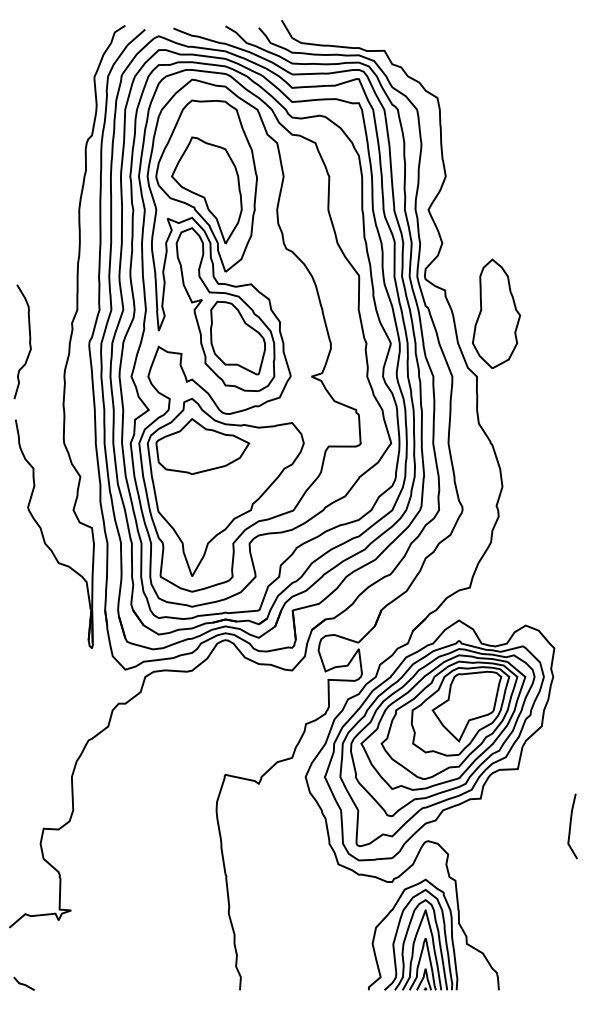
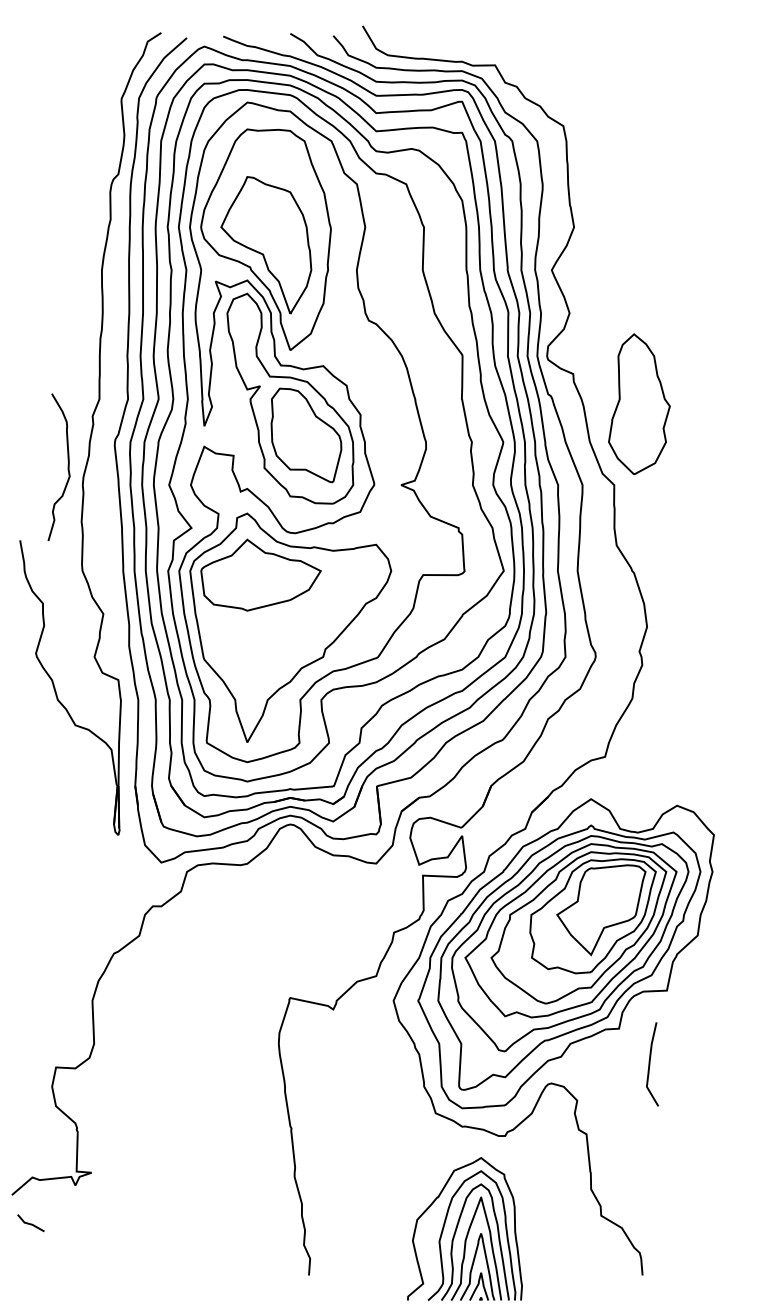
curve: (29, 341) -> (67, 466), moved
curve: (571, 826) -> (650, 1064), moved
part: (412, 934) -> (464, 1228), moved
line: (23, 984) -> (30, 1223), moved

